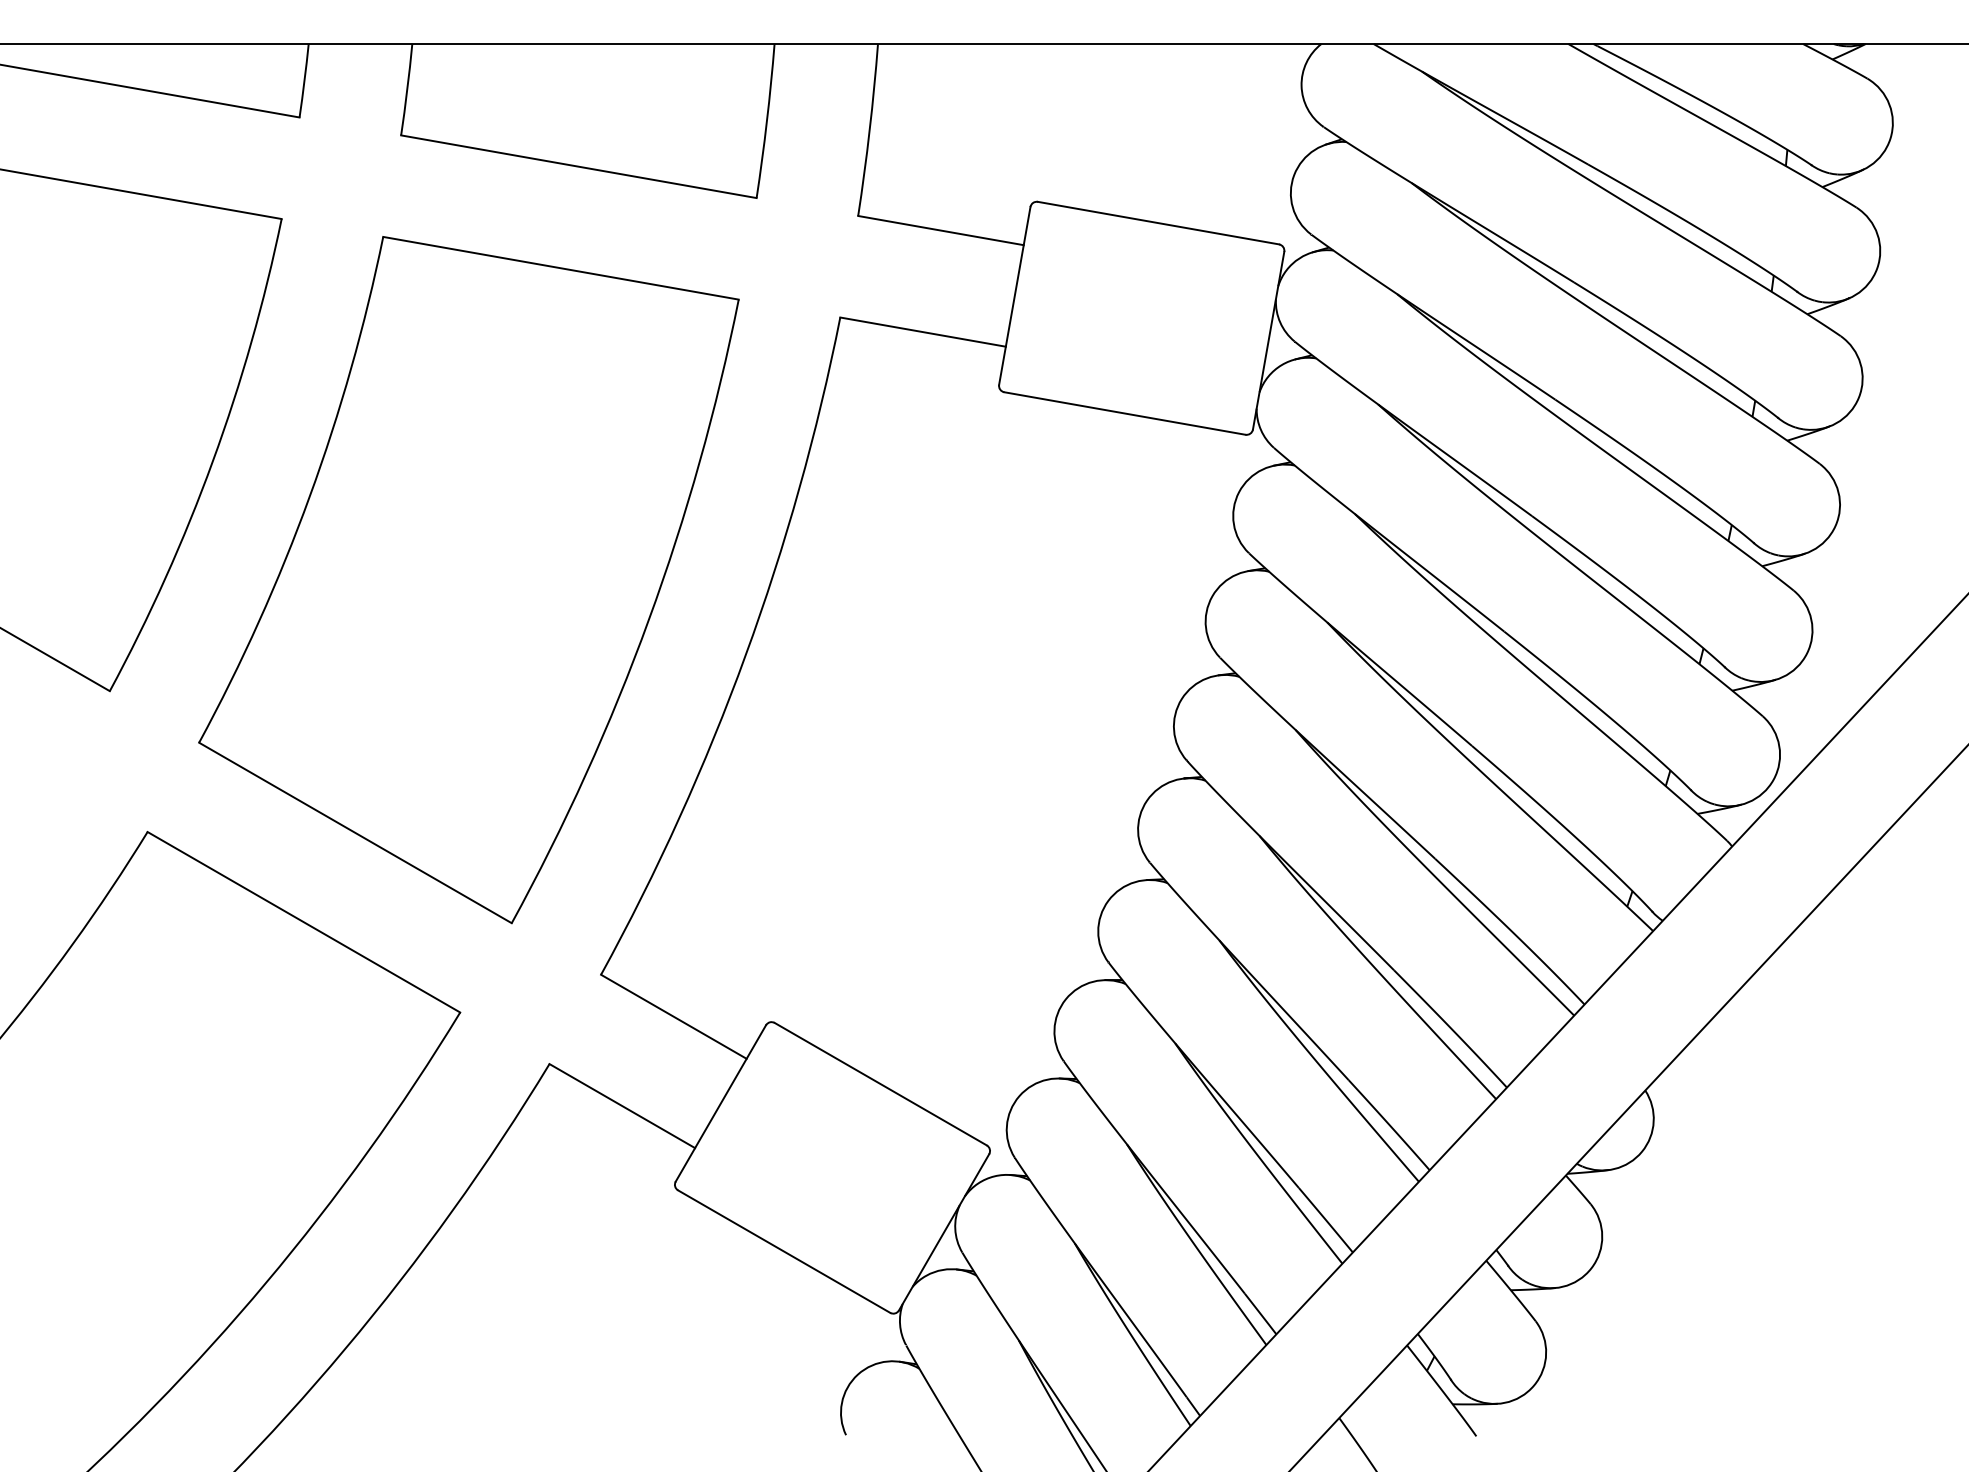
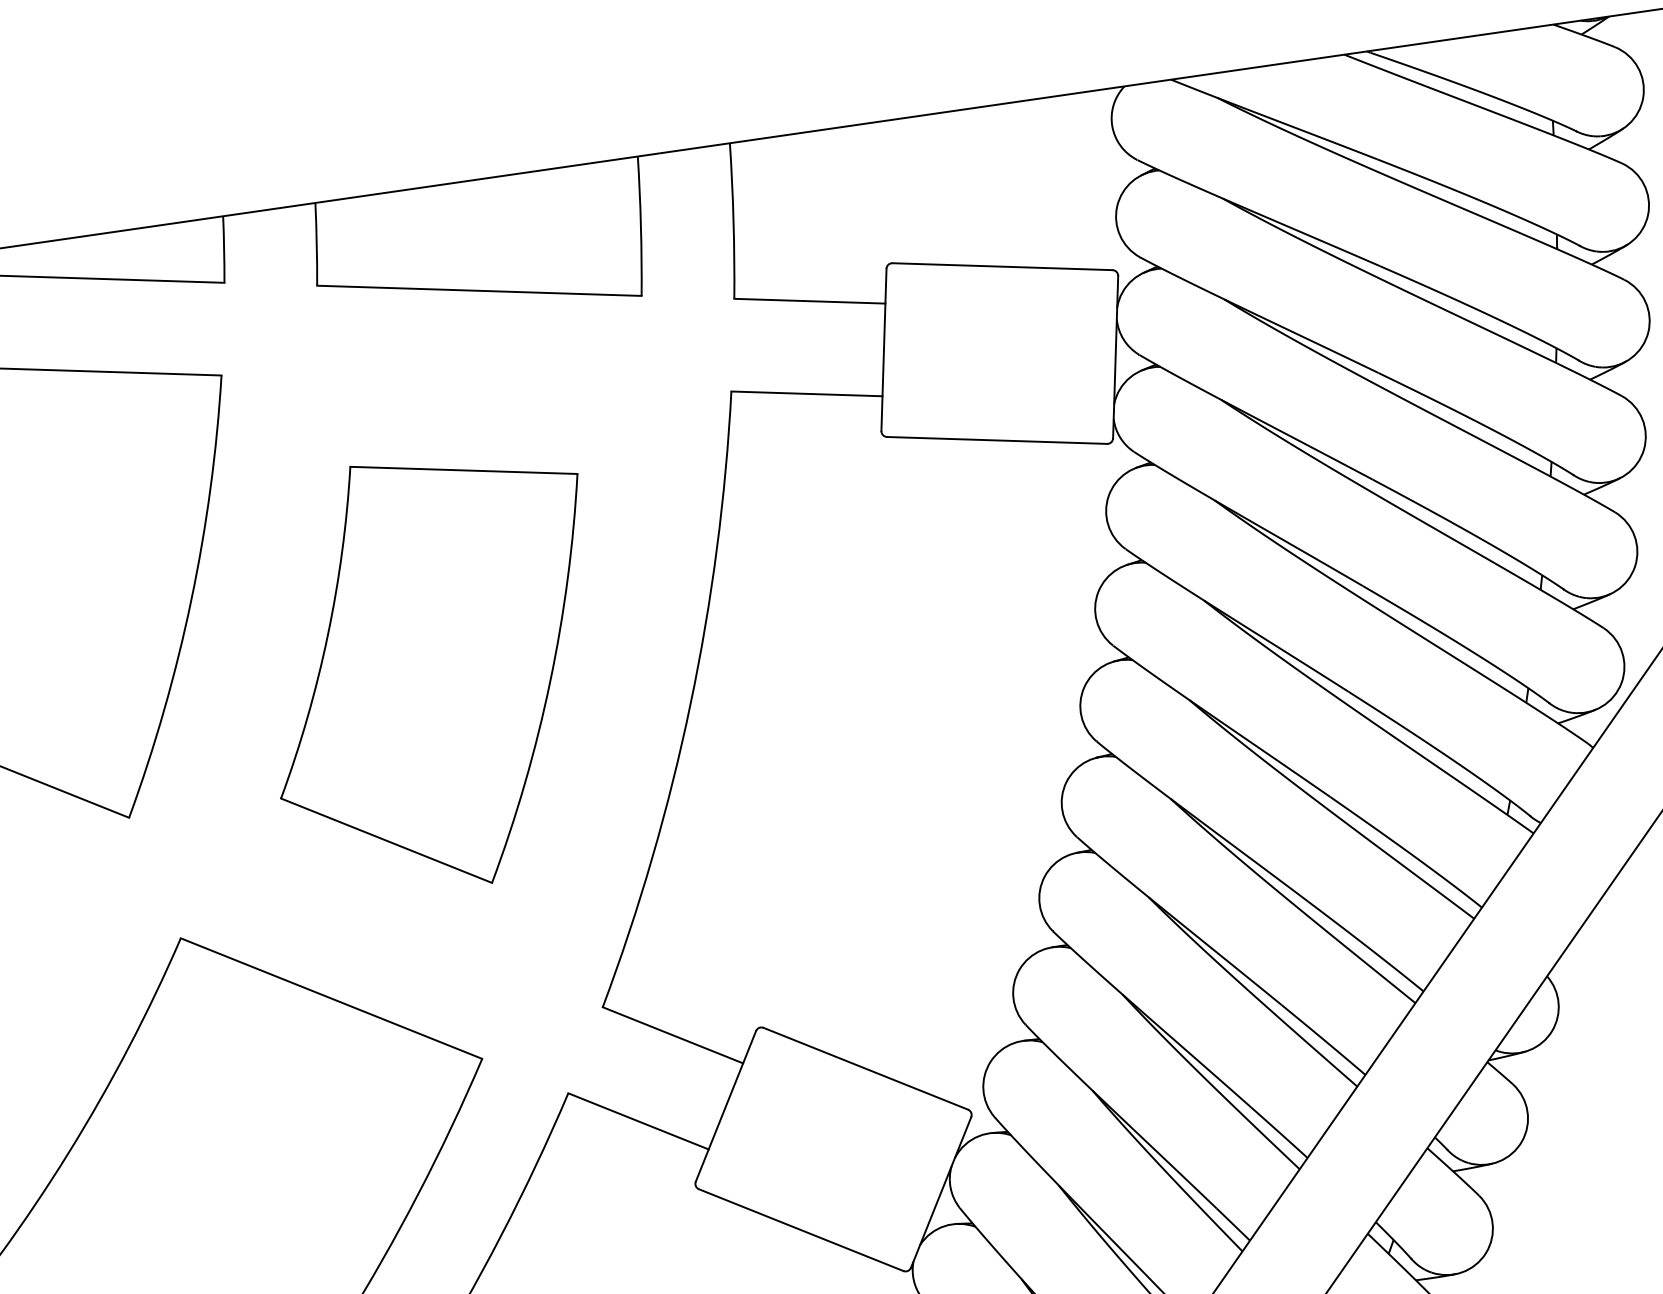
part: (468, 580) -> (434, 673), size x0.7

